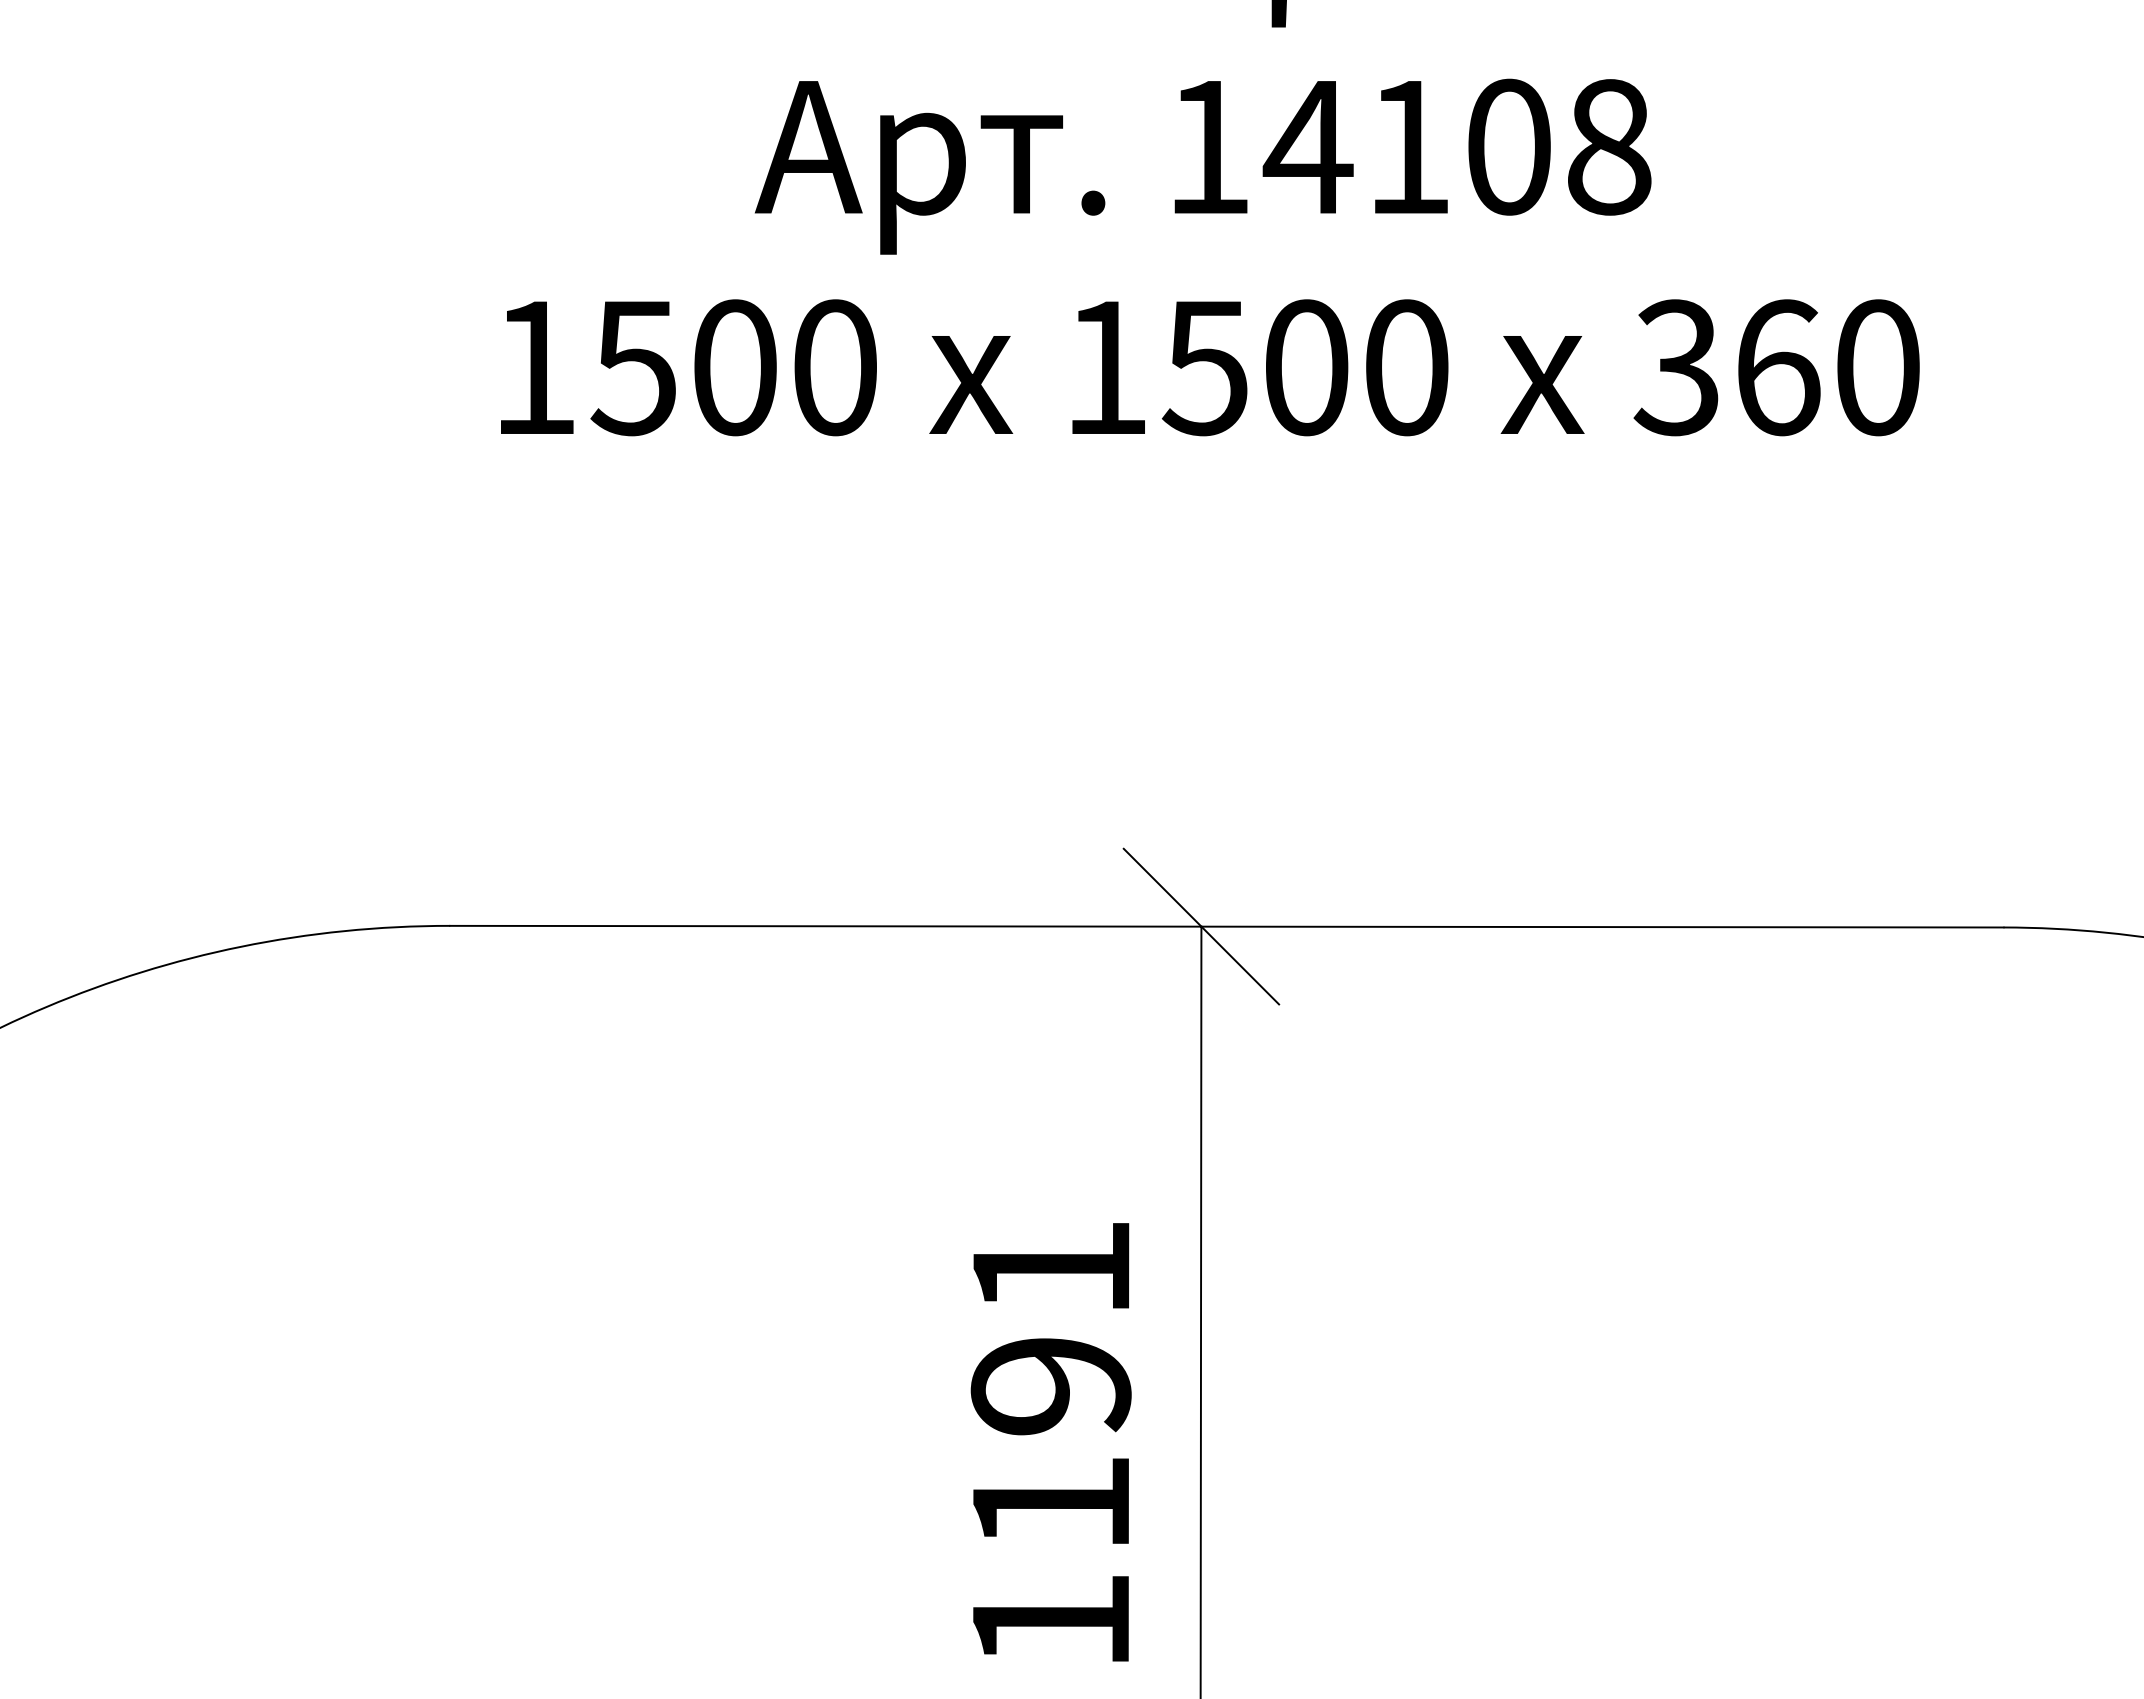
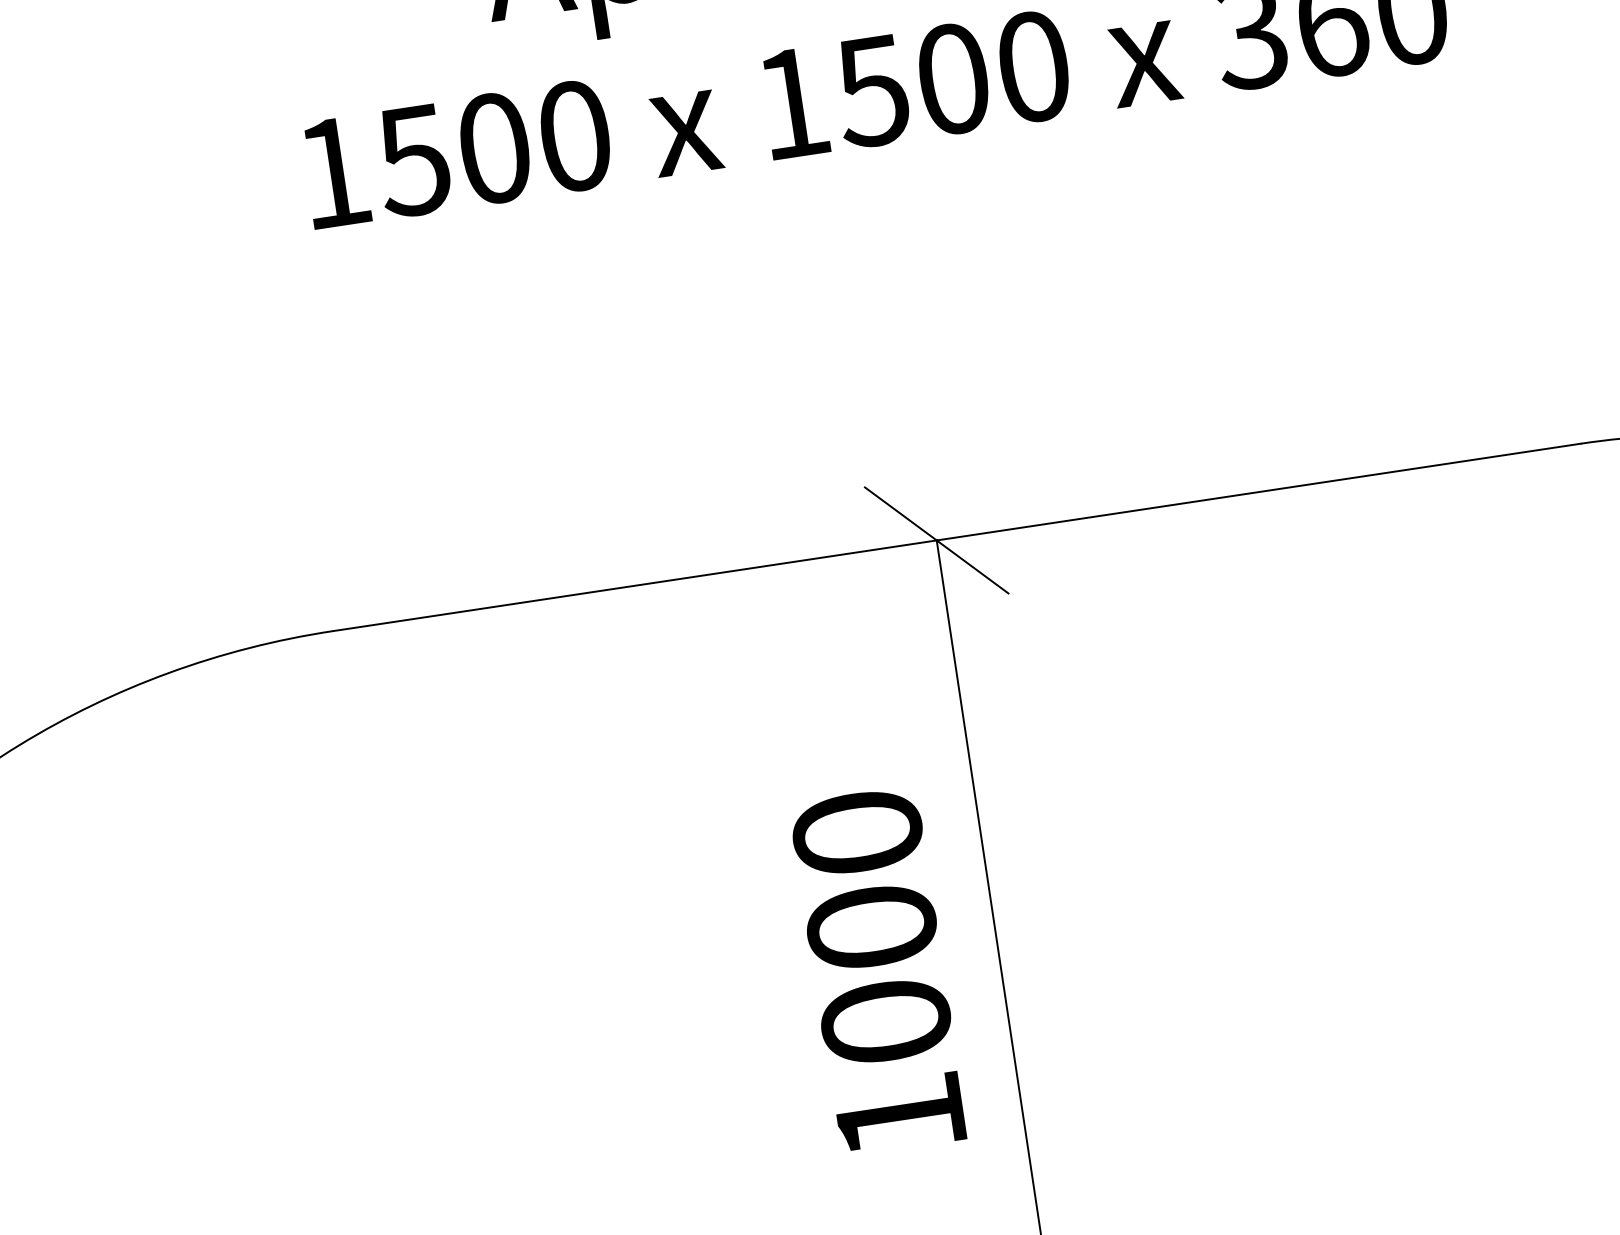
text: (1050, 1385) -> (871, 927), 1191 -> 1000

